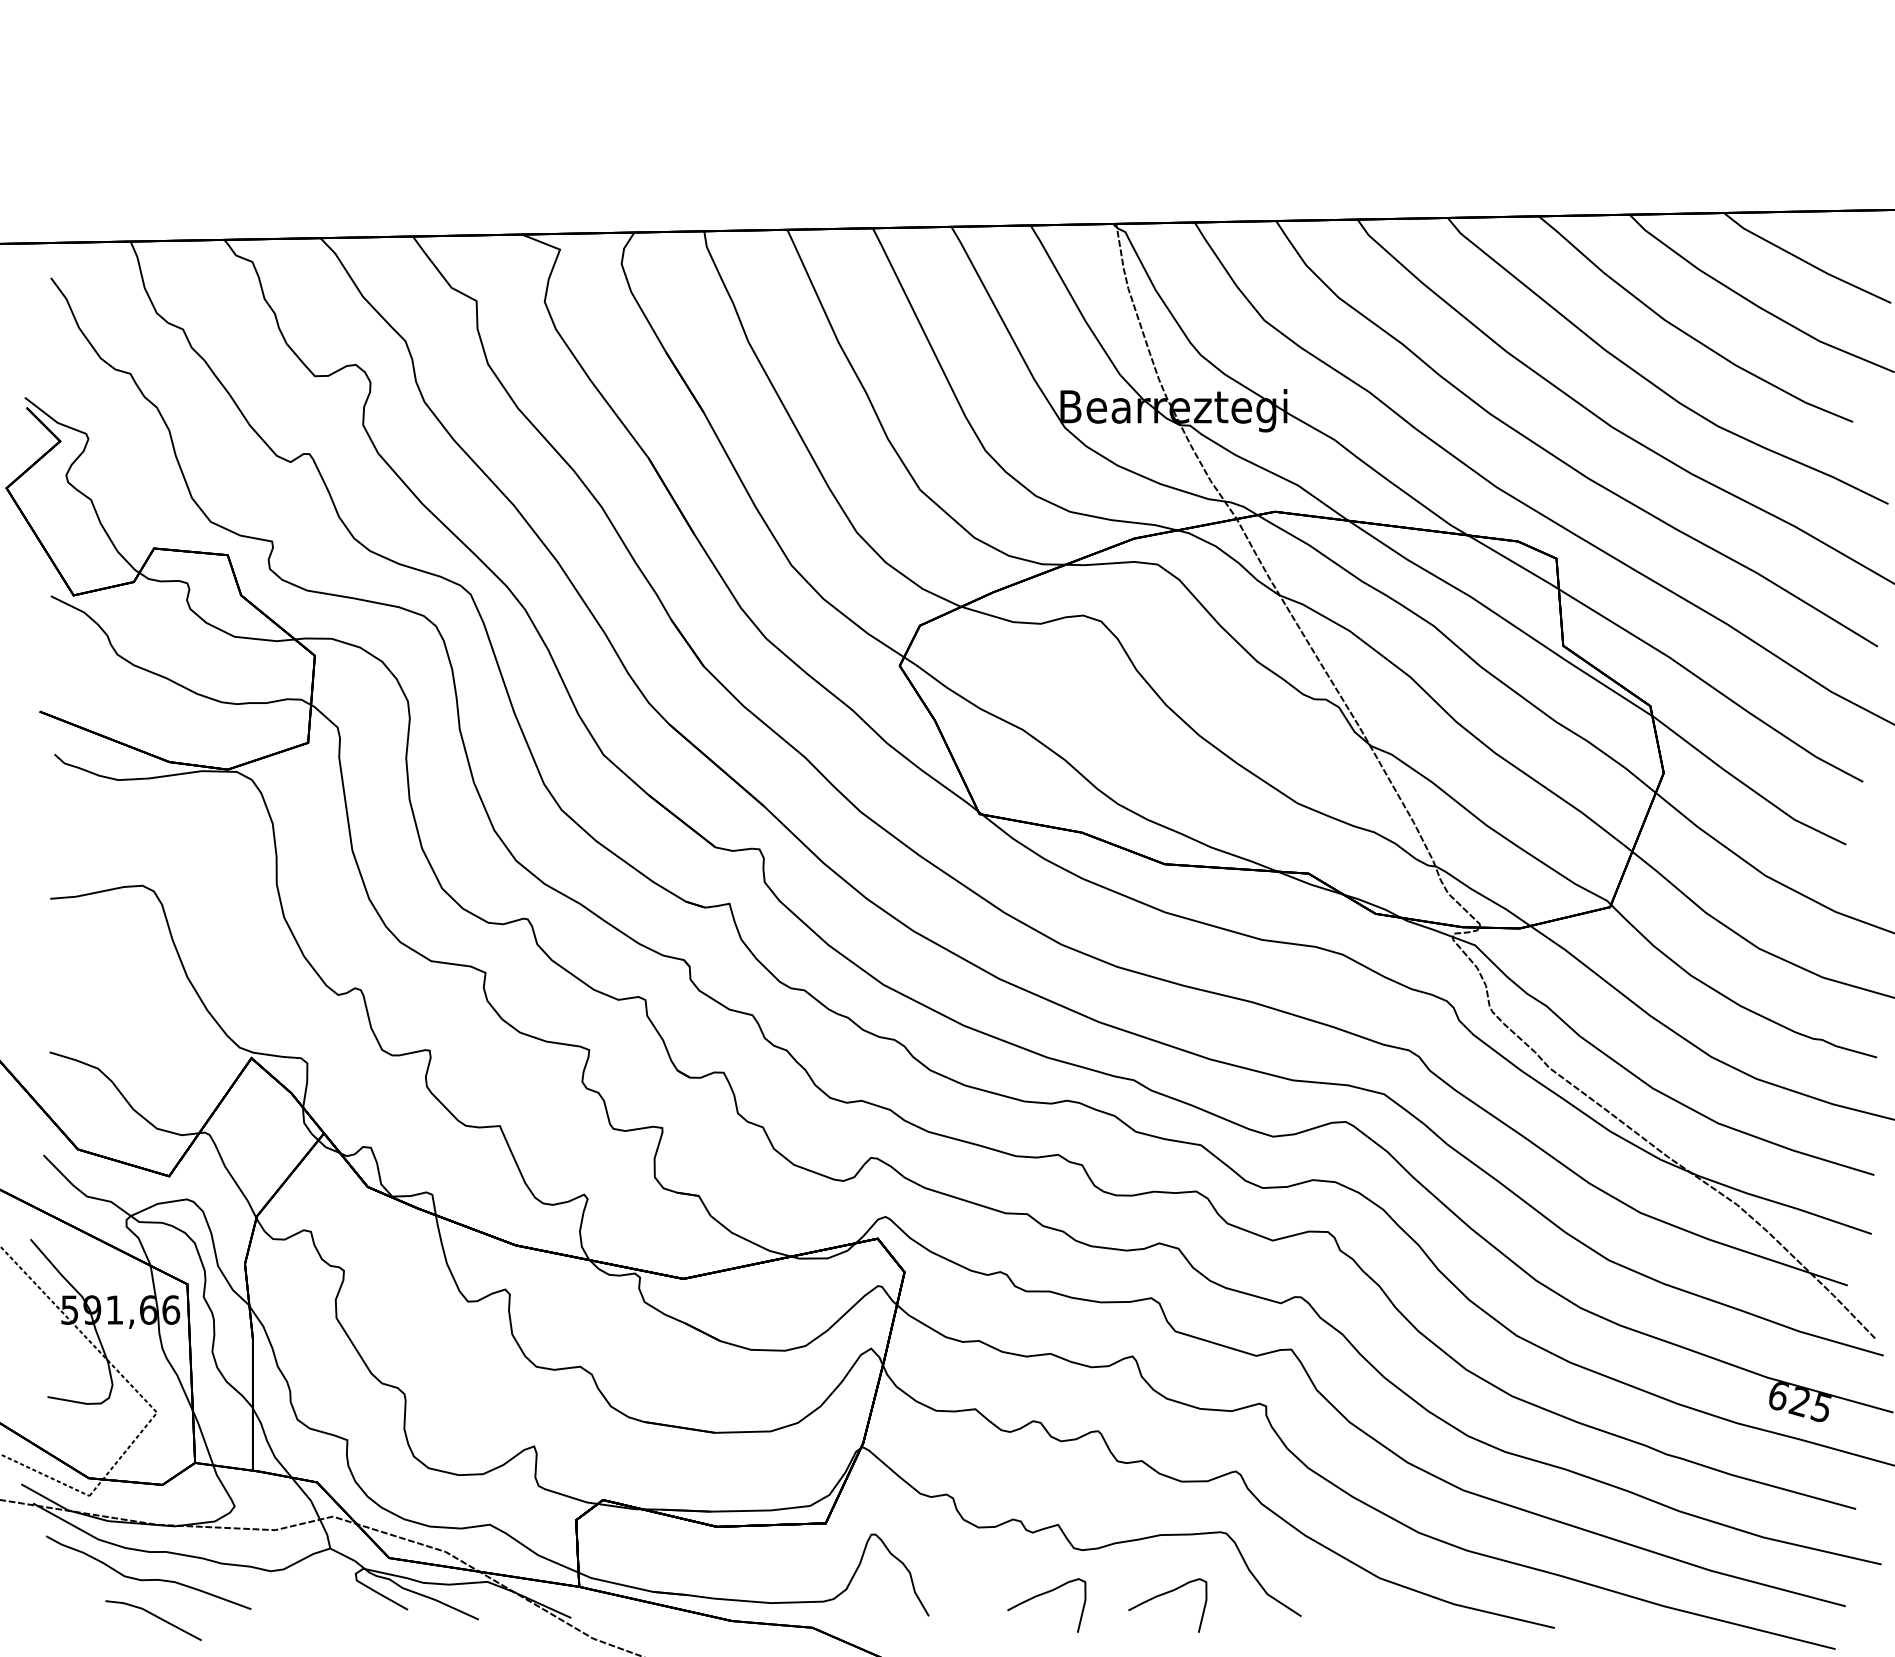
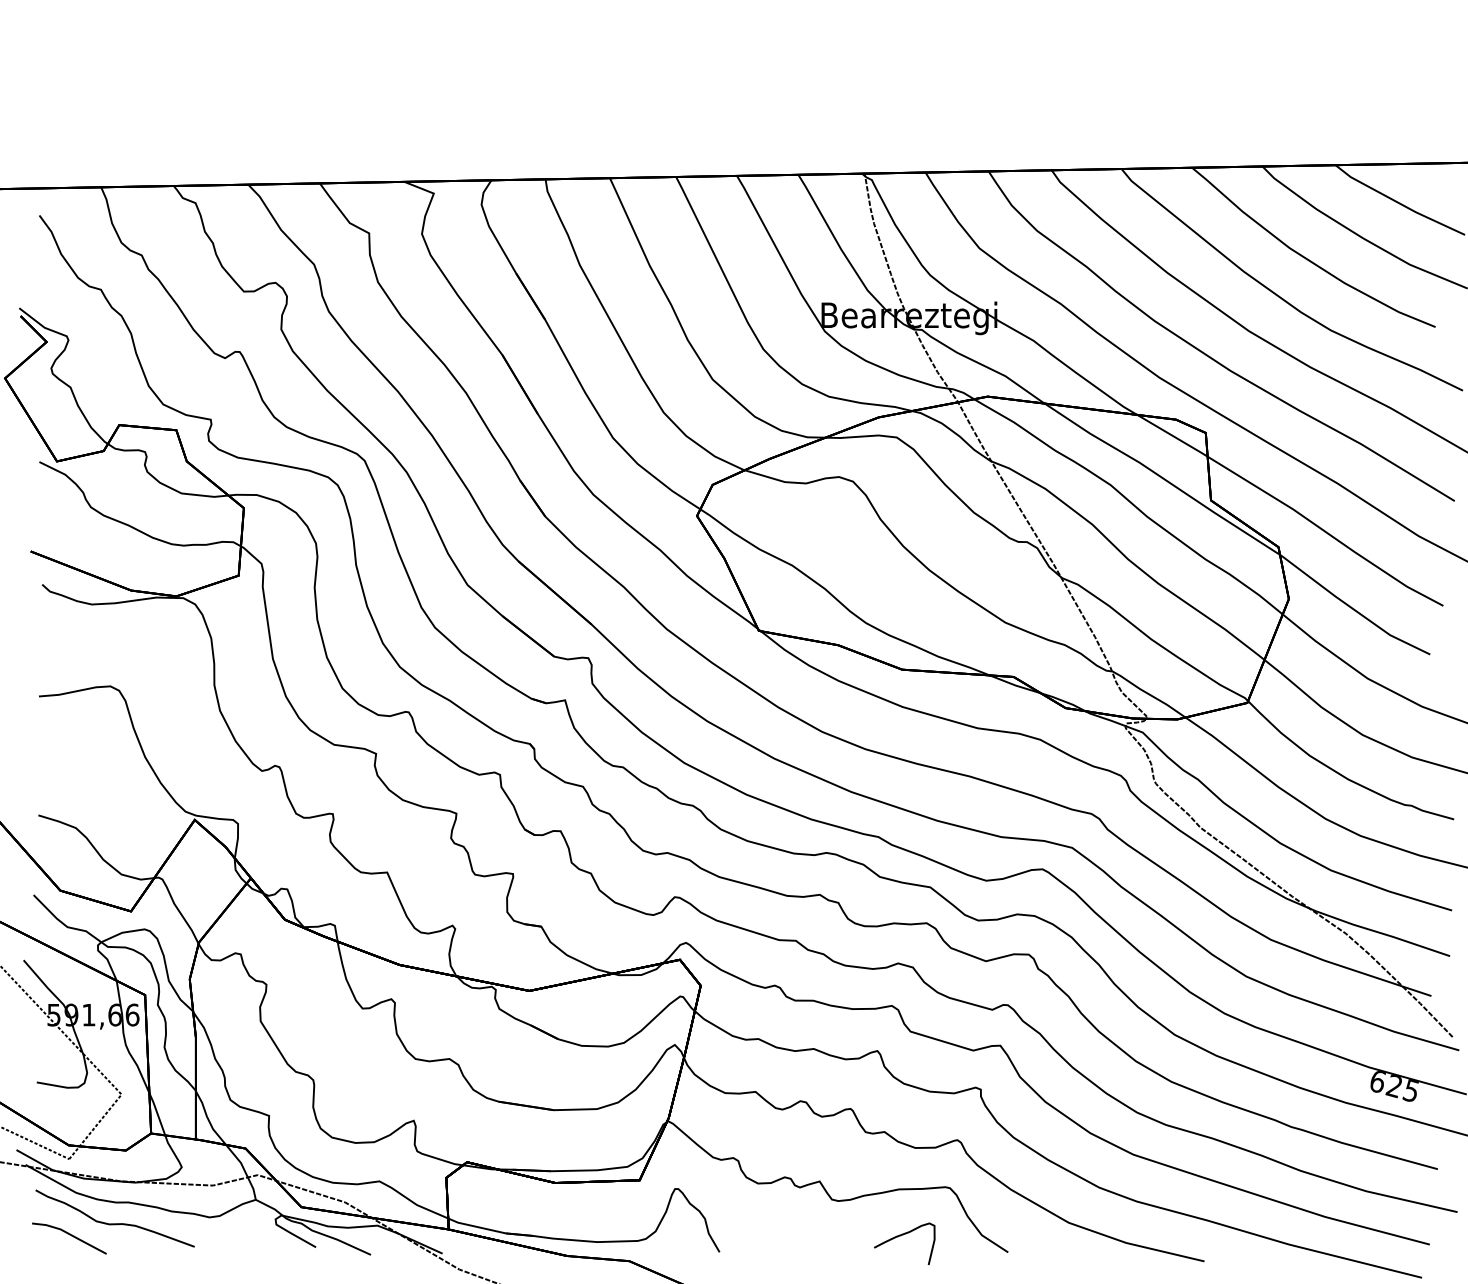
curve: (1044, 1594) -> (809, 1235), removed
line: (154, 1616) -> (70, 1235), moved

